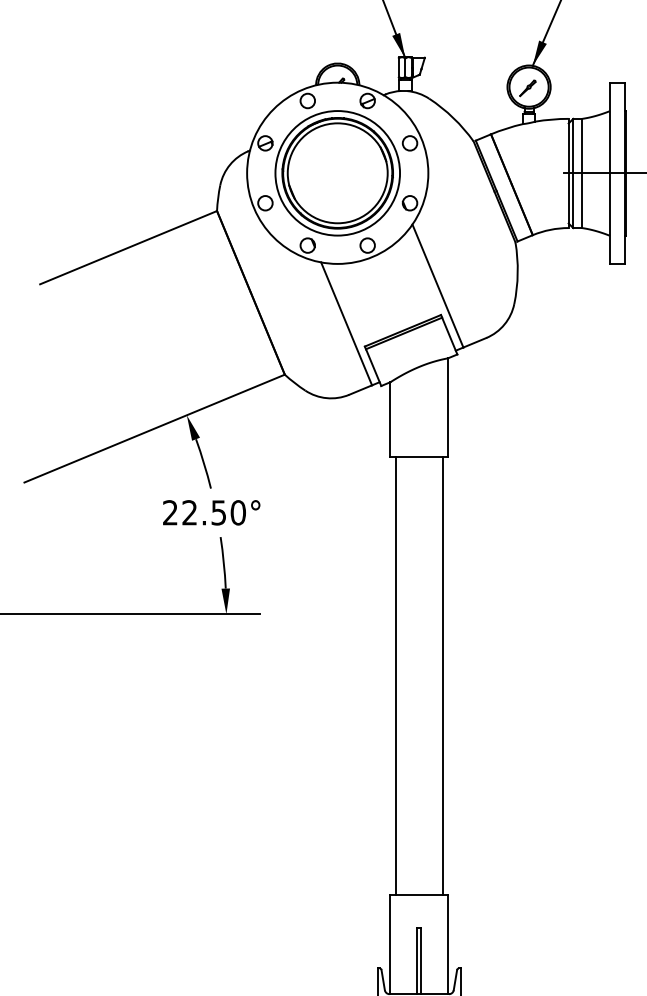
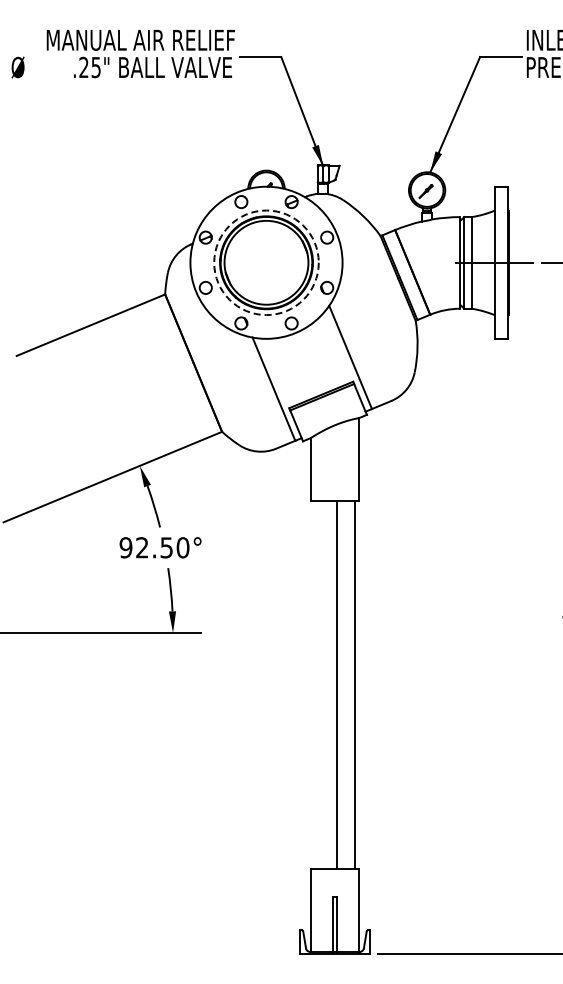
circle: (337, 172) -> (266, 262), solid -> dashed
text: (169, 512) -> (125, 547), 22.50° -> 92.50°
line: (396, 675) -> (337, 684), moved

